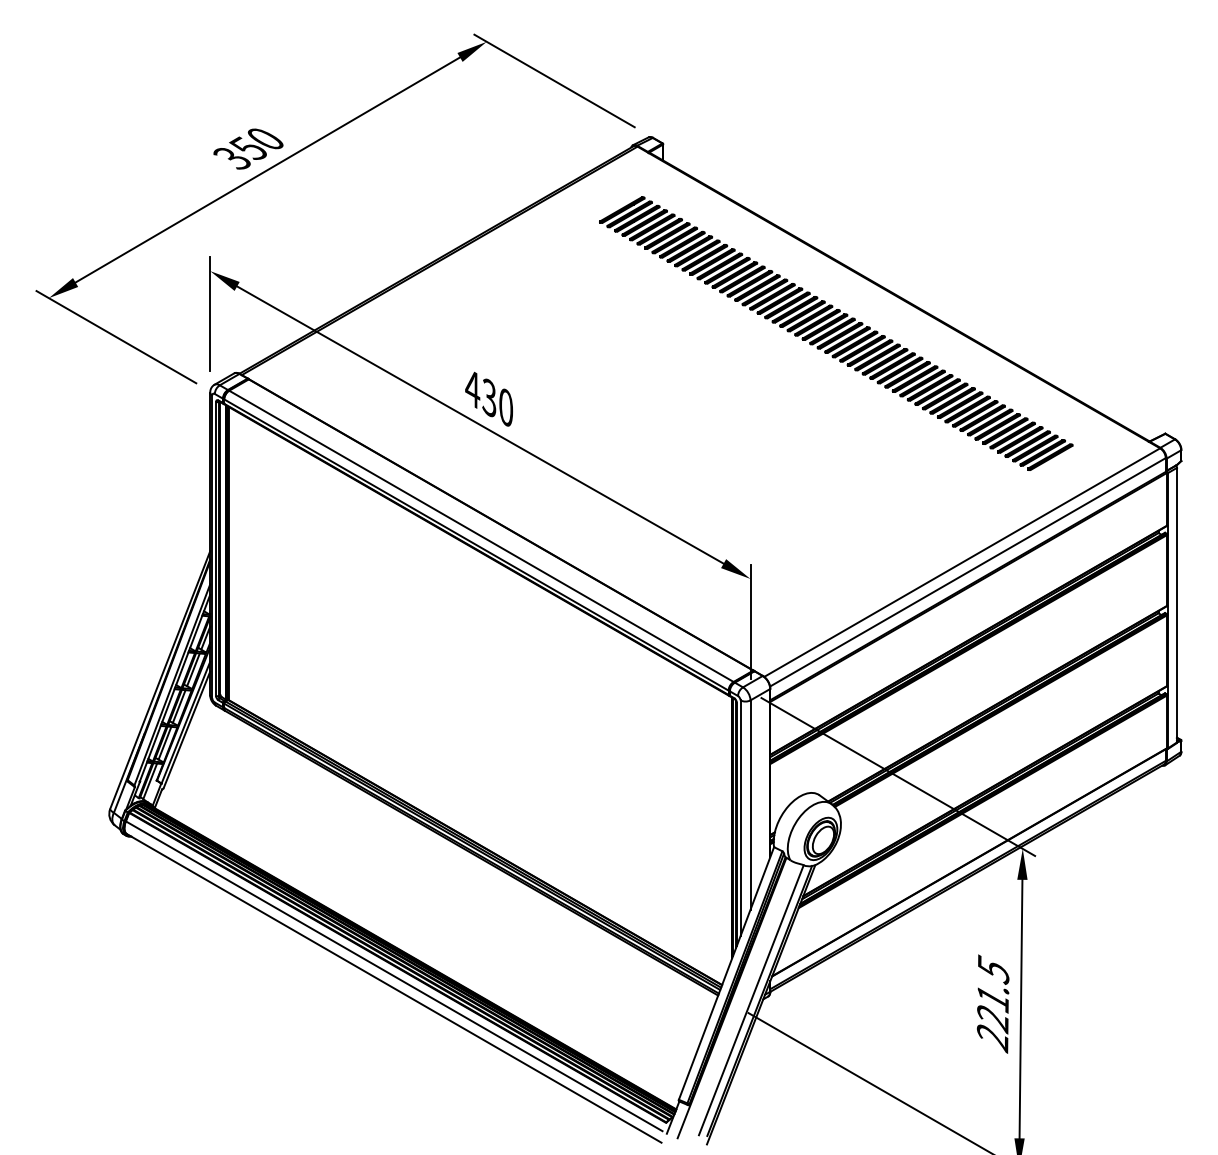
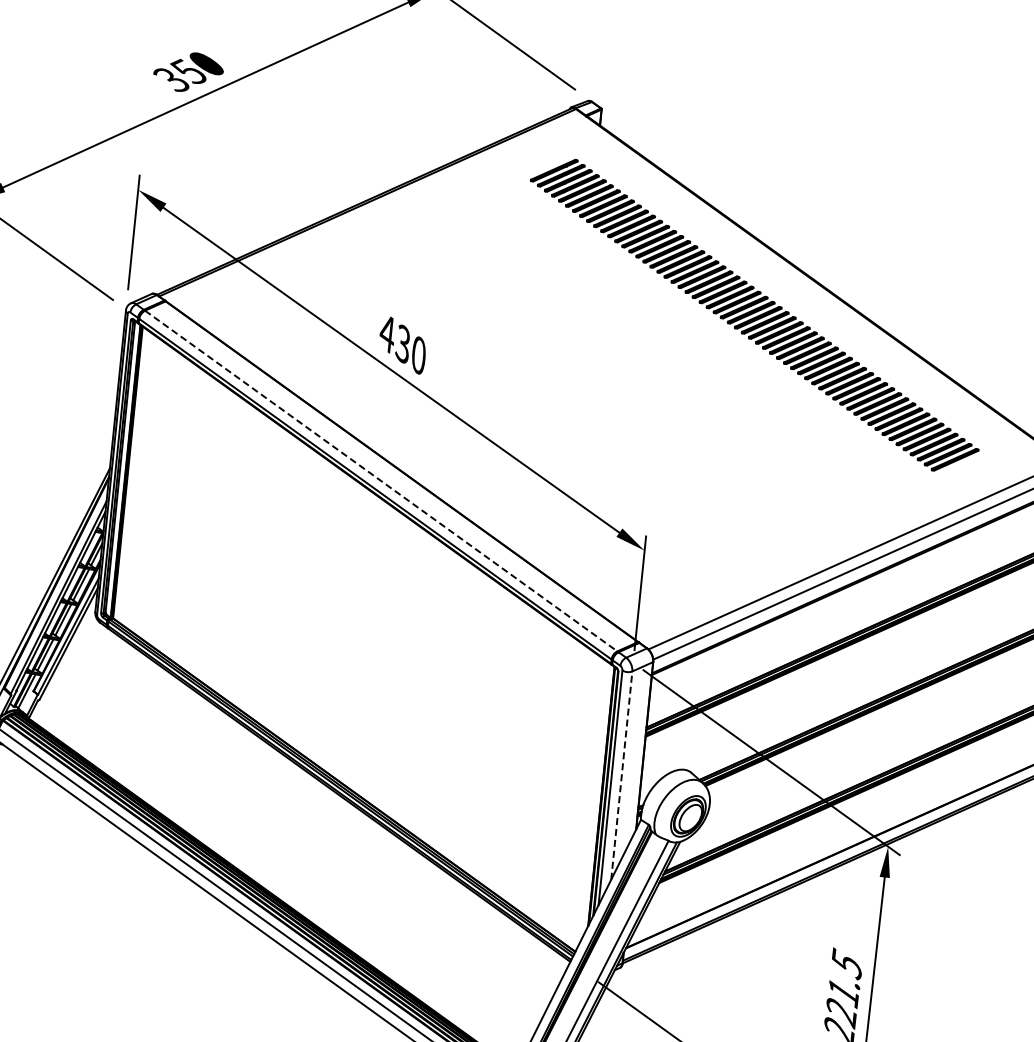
line: (481, 536) -> (381, 481), solid -> dashed
line: (750, 805) -> (621, 776), solid -> dashed

